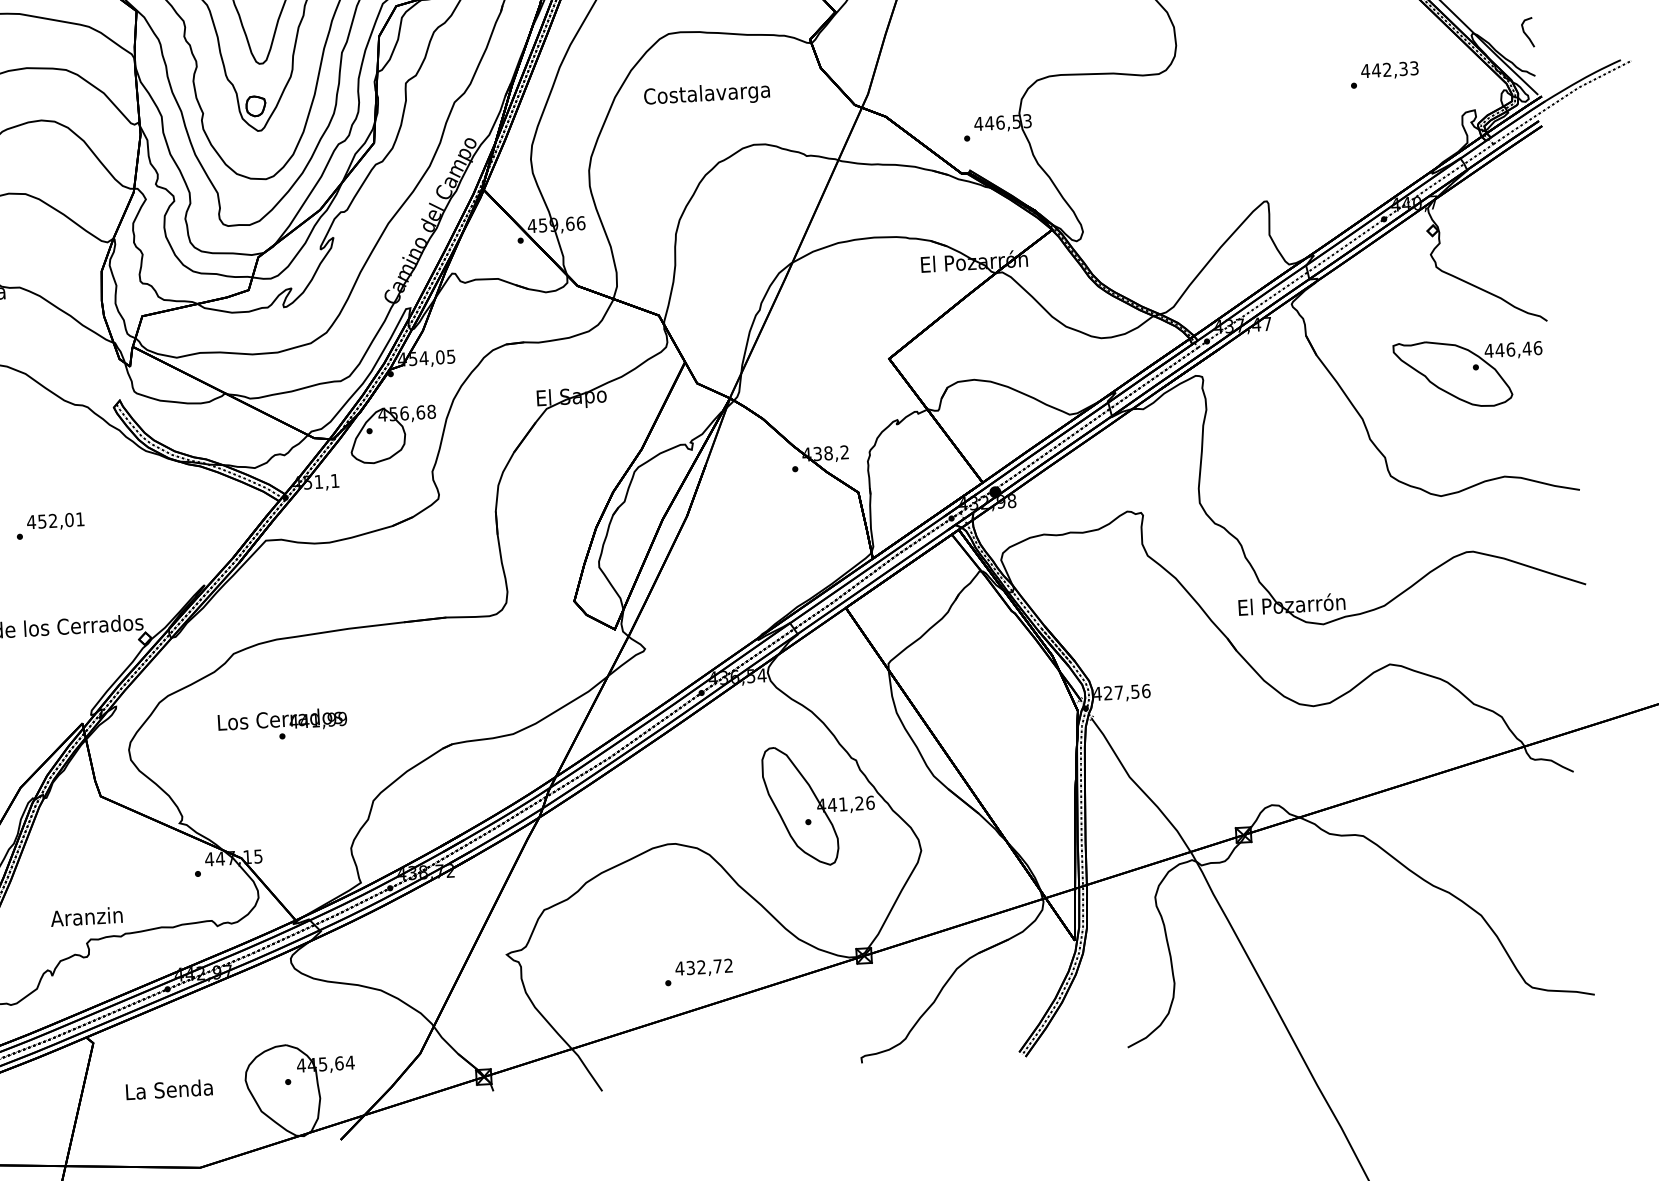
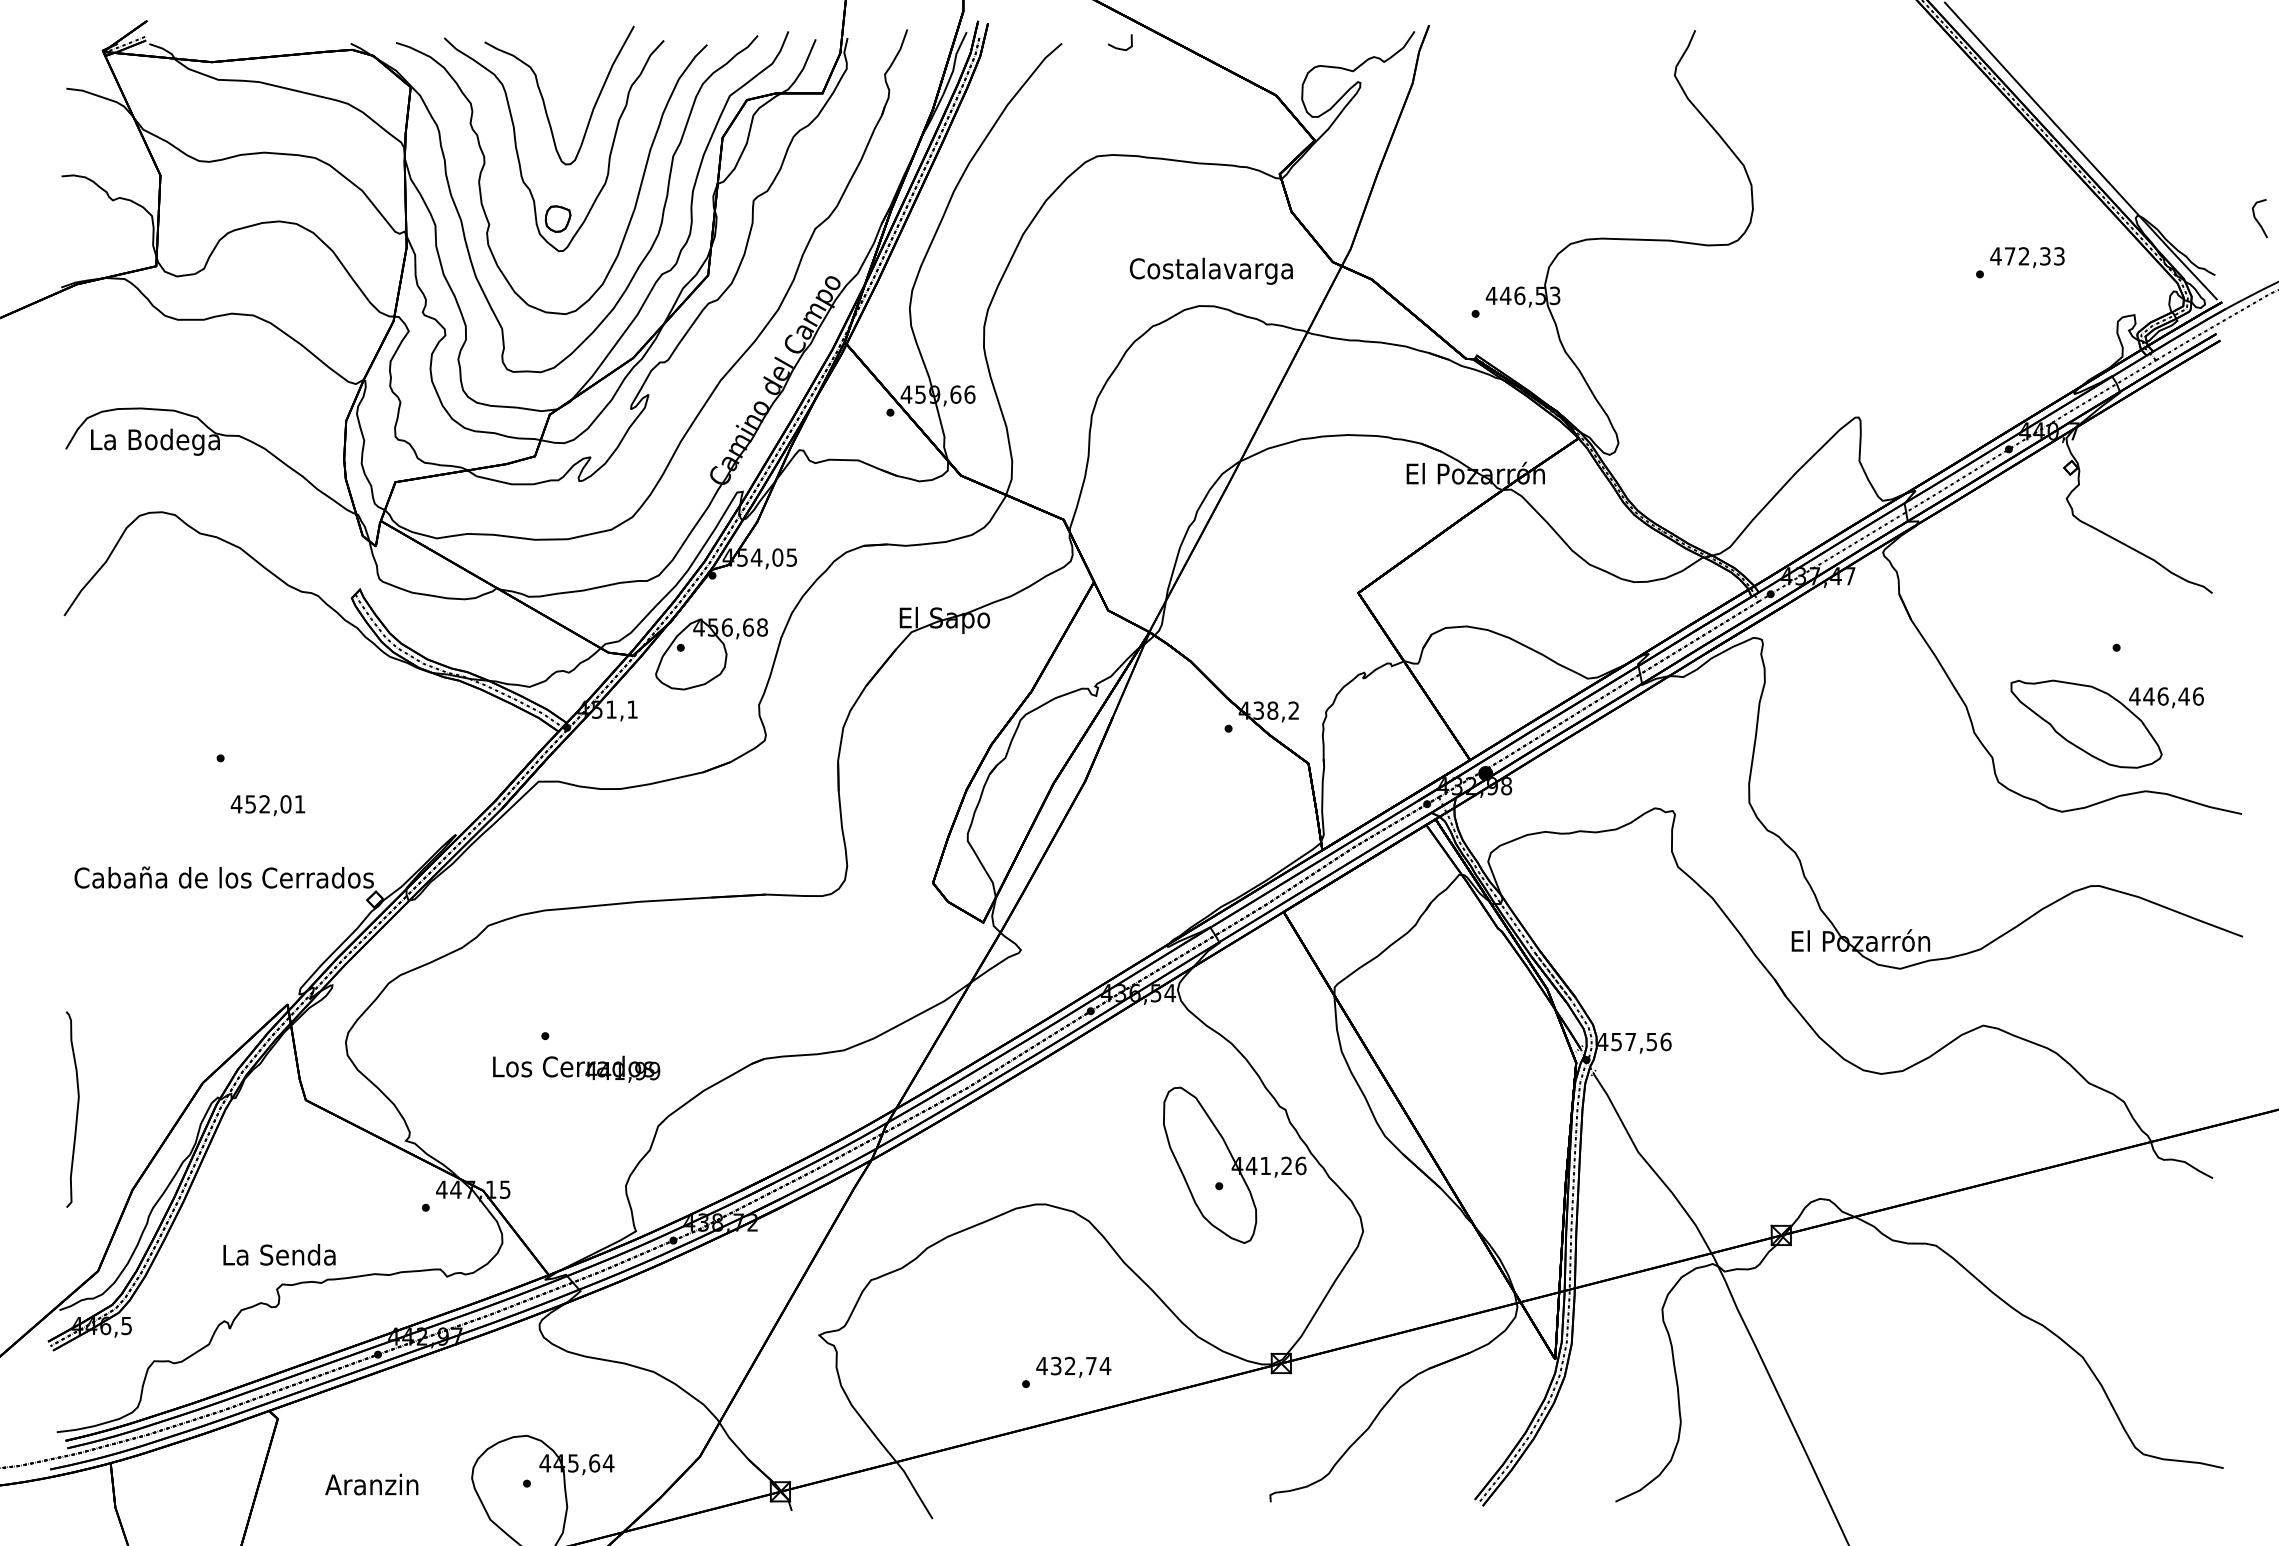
curve: (1526, 33) -> (2257, 219), moved
text: (1375, 70) -> (2009, 256), 442,33 -> 472,33
text: (706, 94) -> (1210, 270), moved
part: (1468, 372) -> (2106, 723), moved
text: (55, 521) -> (267, 805), moved
text: (1108, 692) -> (1616, 1041), 427,56 -> 457,56
text: (282, 720) -> (576, 1068), moved
text: (87, 916) -> (279, 1254), Aranzin -> La Senda
text: (728, 965) -> (1105, 1365), 432,72 -> 432,74
text: (169, 1089) -> (372, 1484), La Senda -> Aranzin

